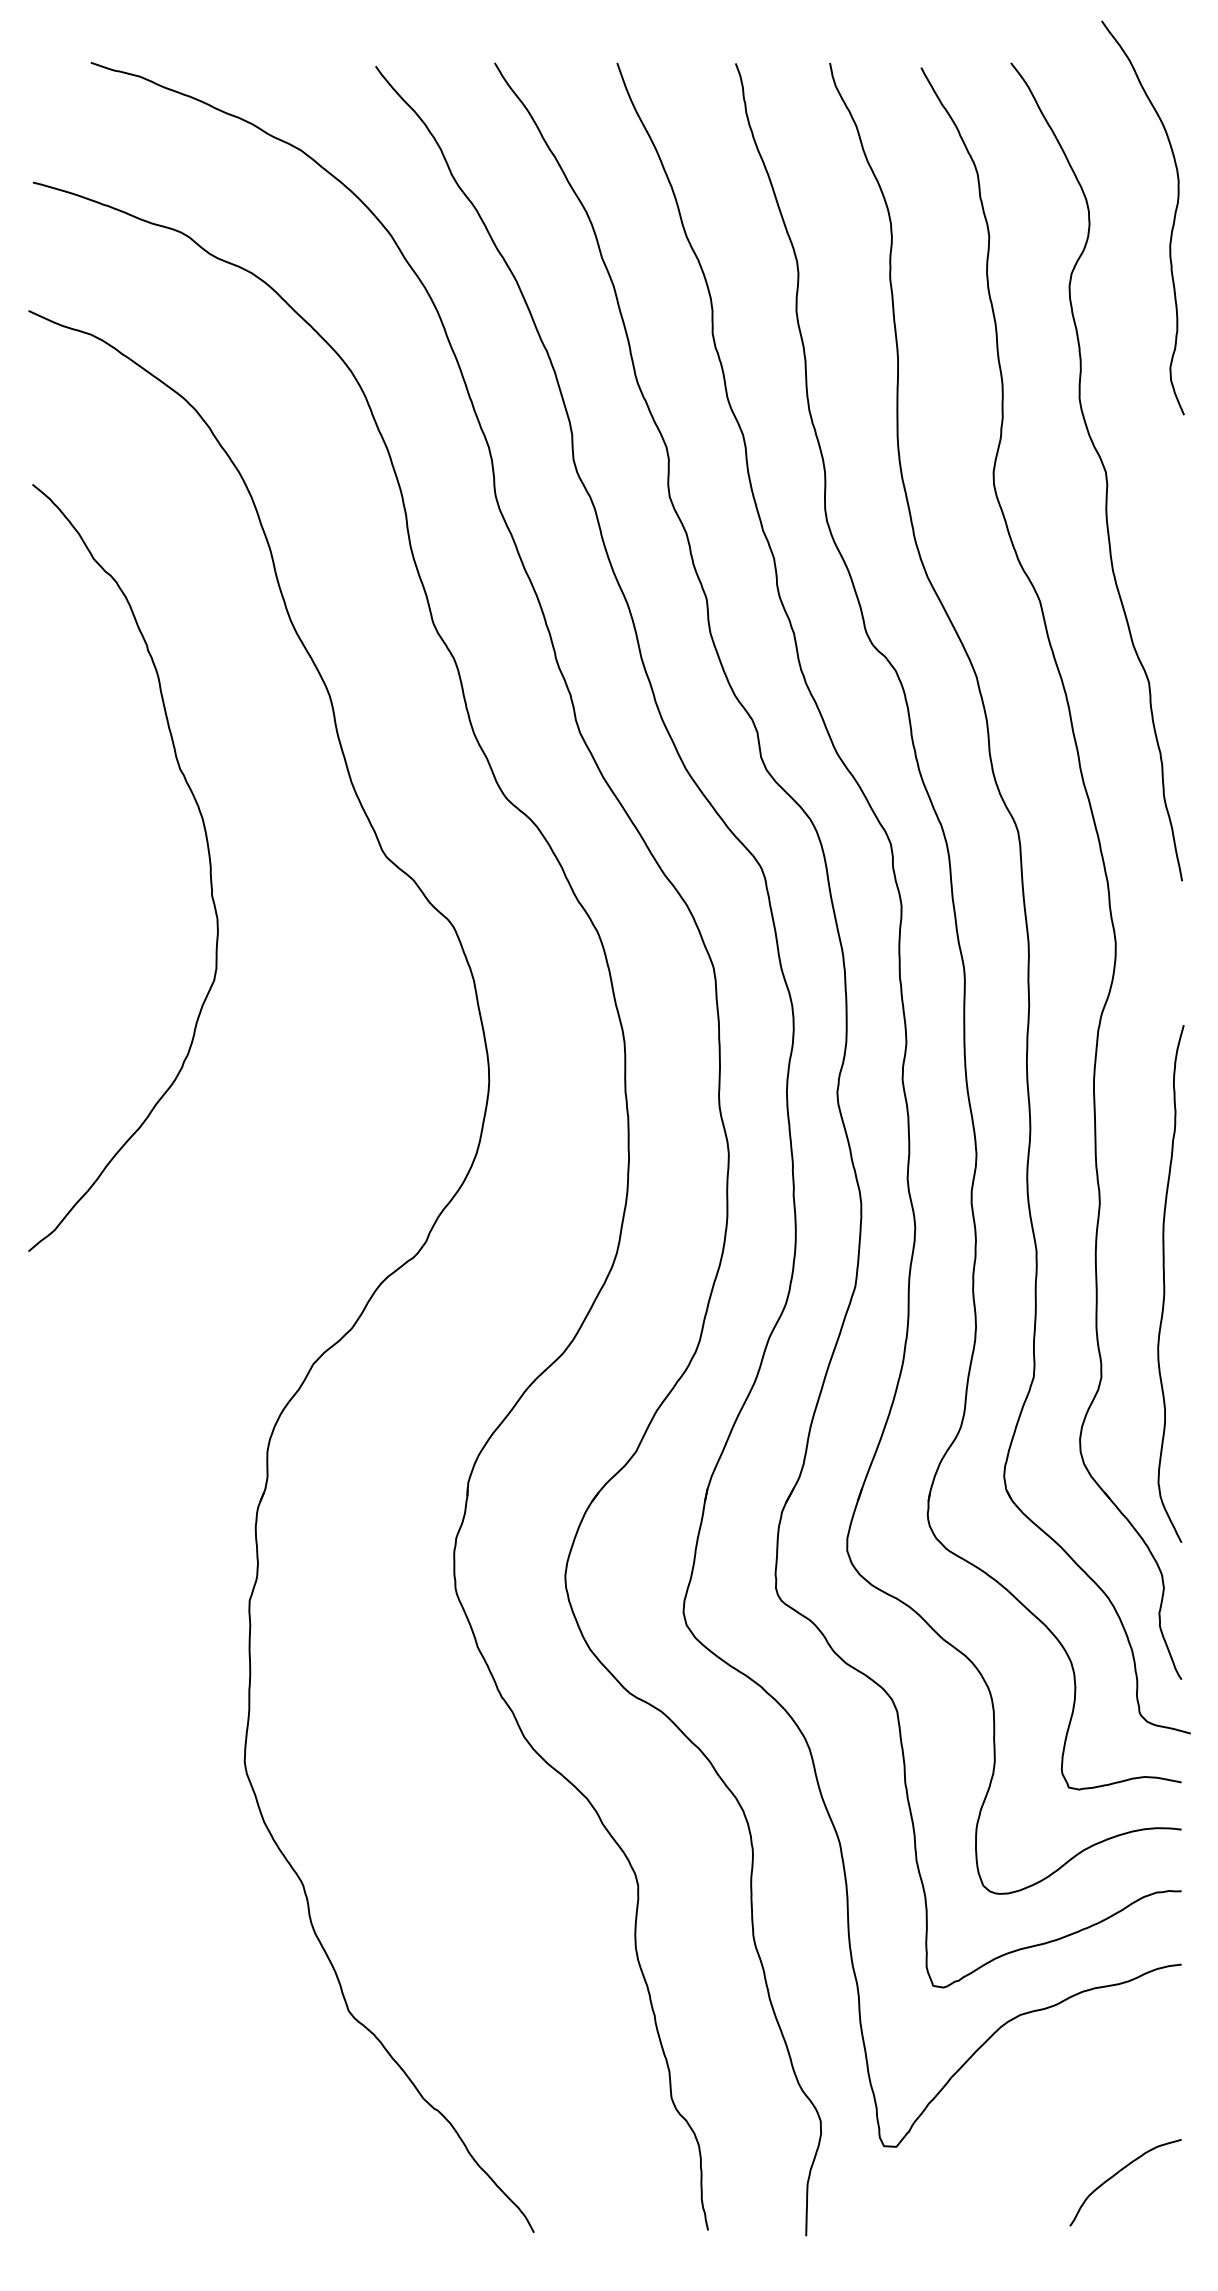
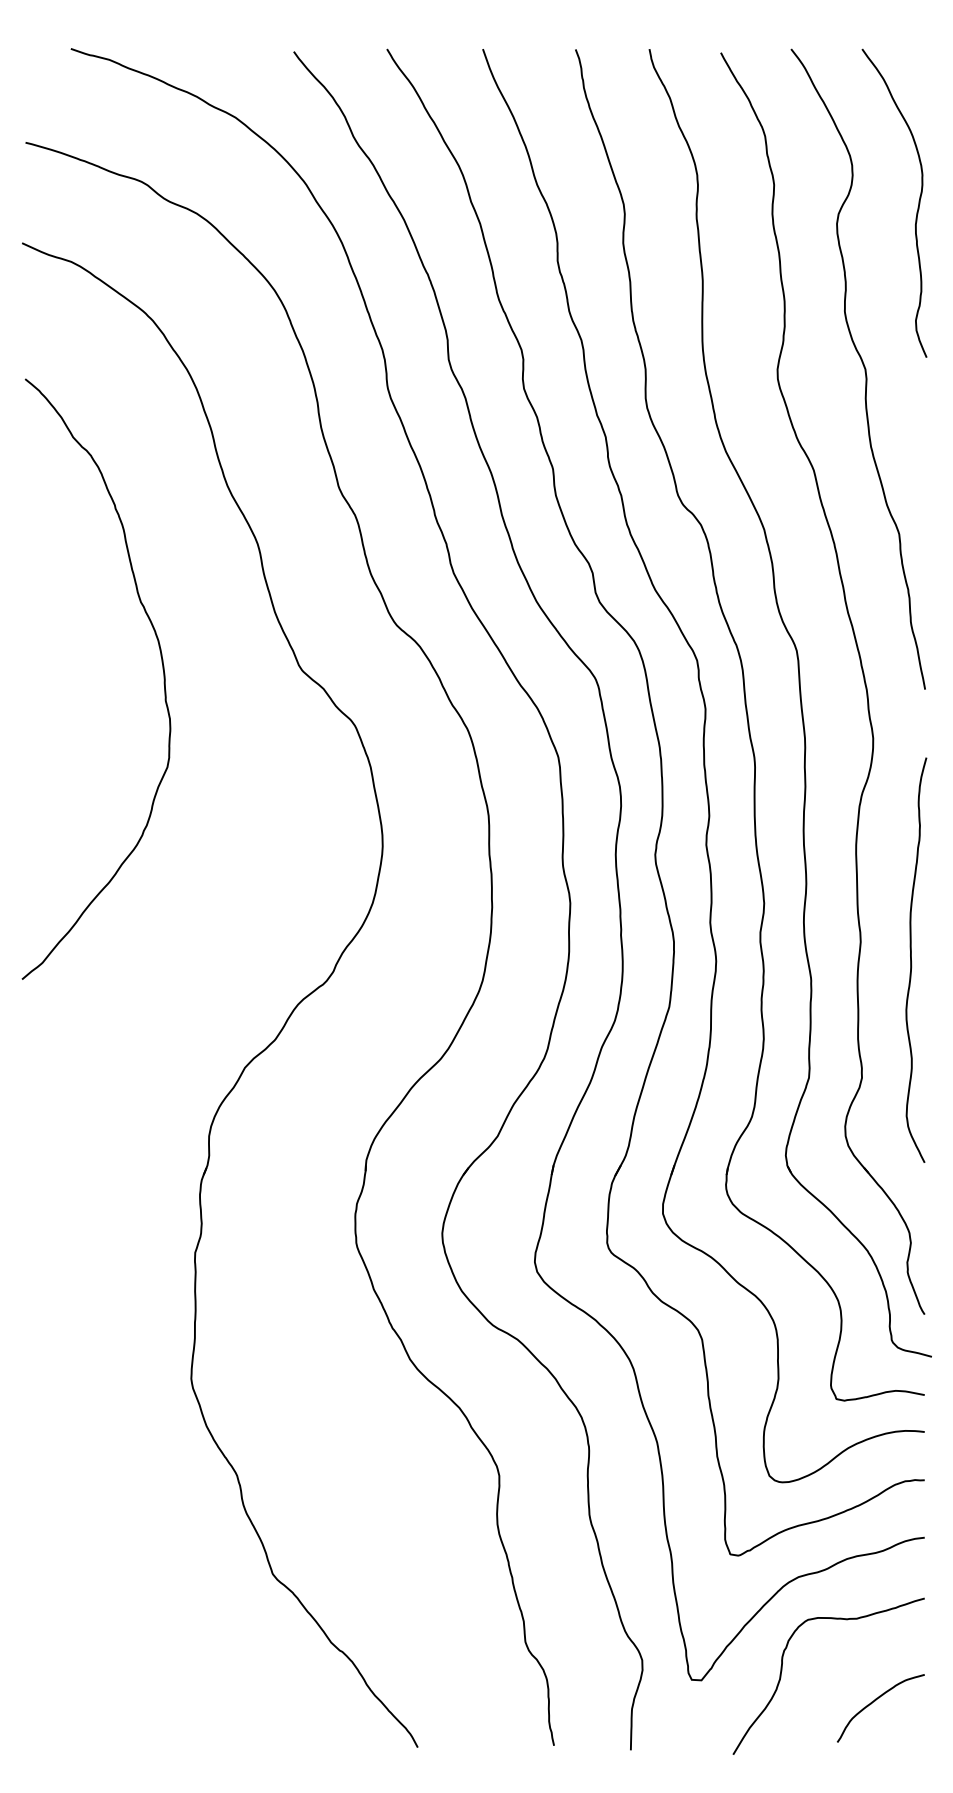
curve: (1172, 224) -> (917, 208), moved
curve: (1165, 1284) -> (912, 960), moved
curve: (999, 2135) -> (782, 1671), added

